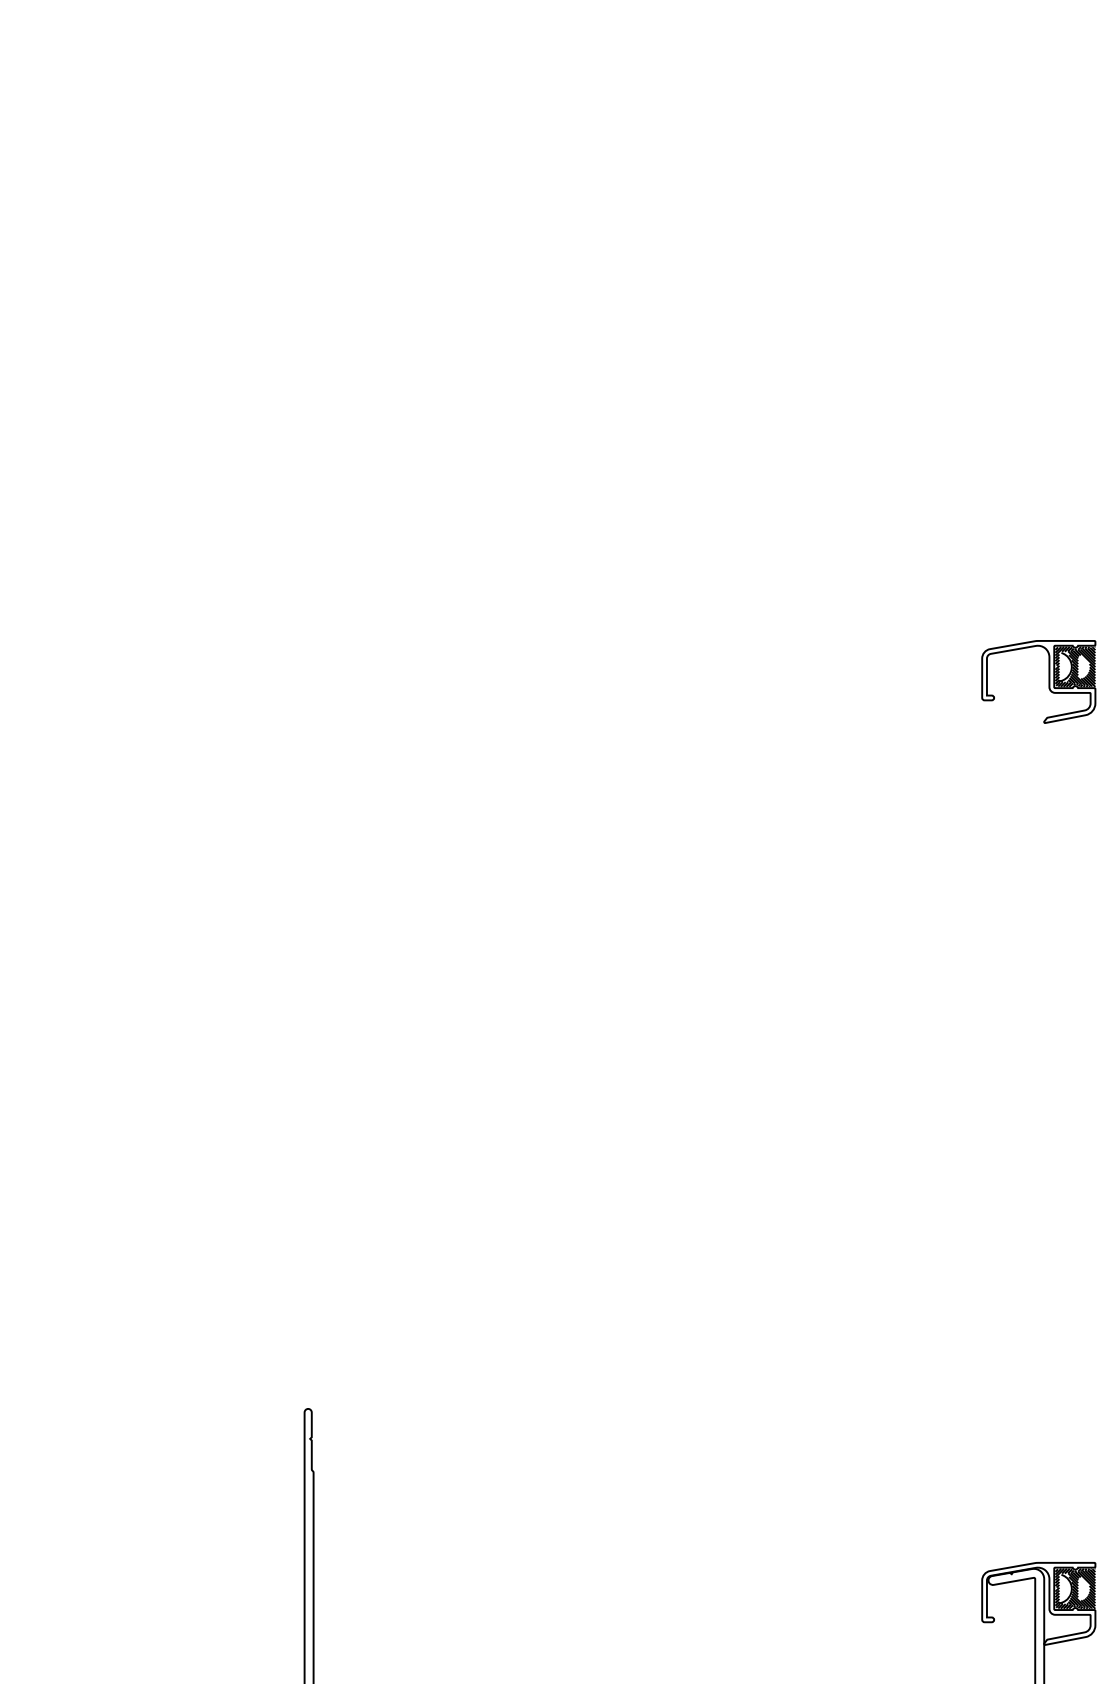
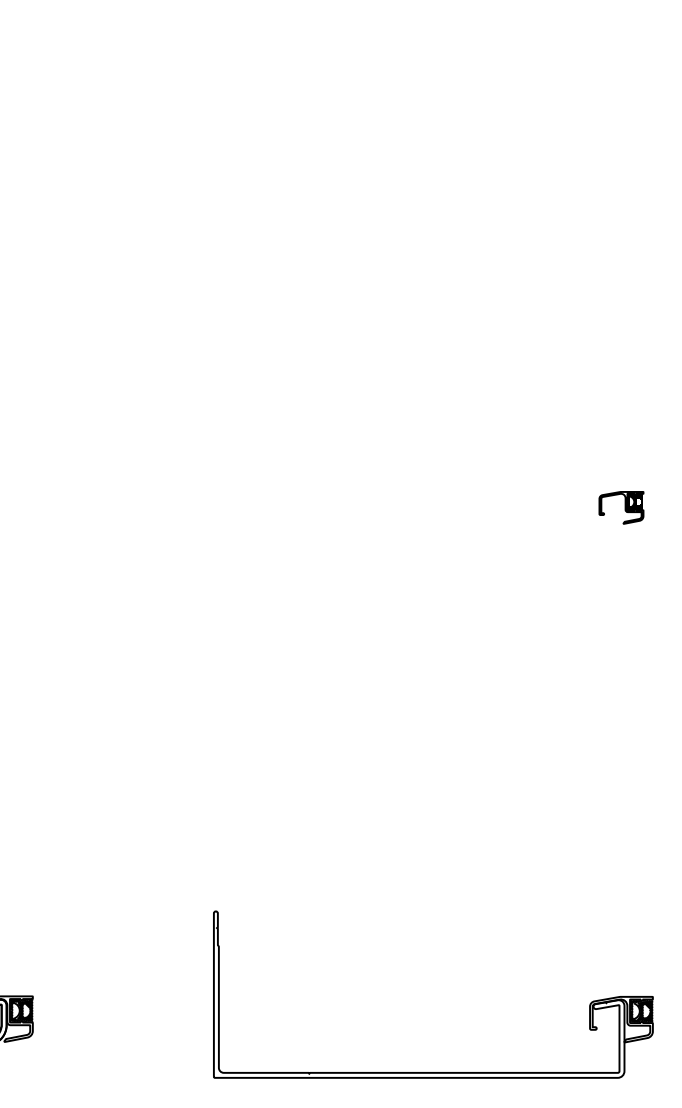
part: (1038, 681) -> (621, 507), size x0.7

